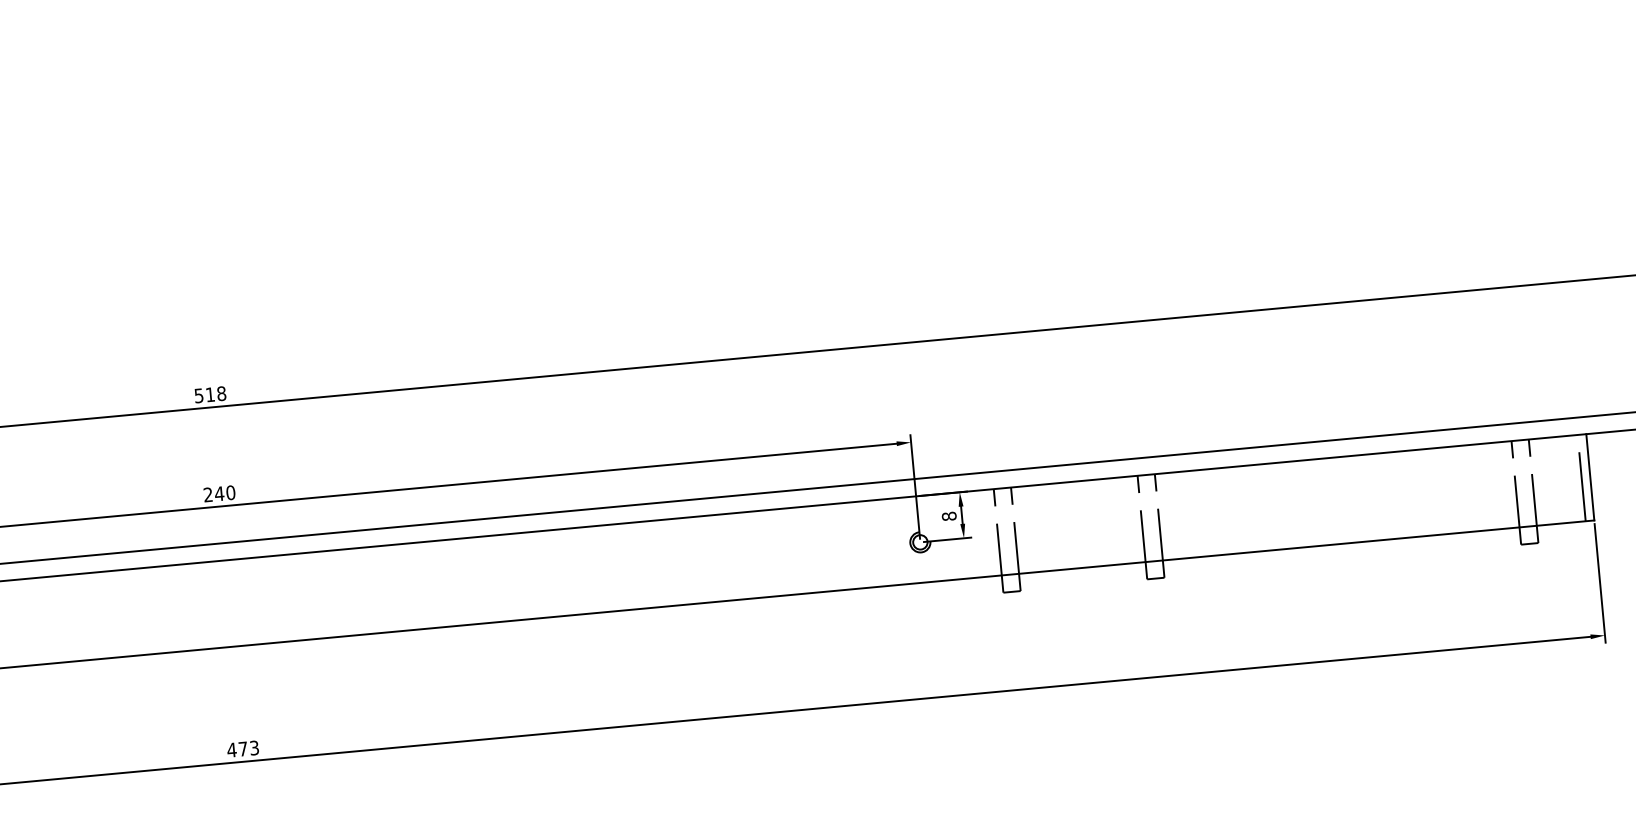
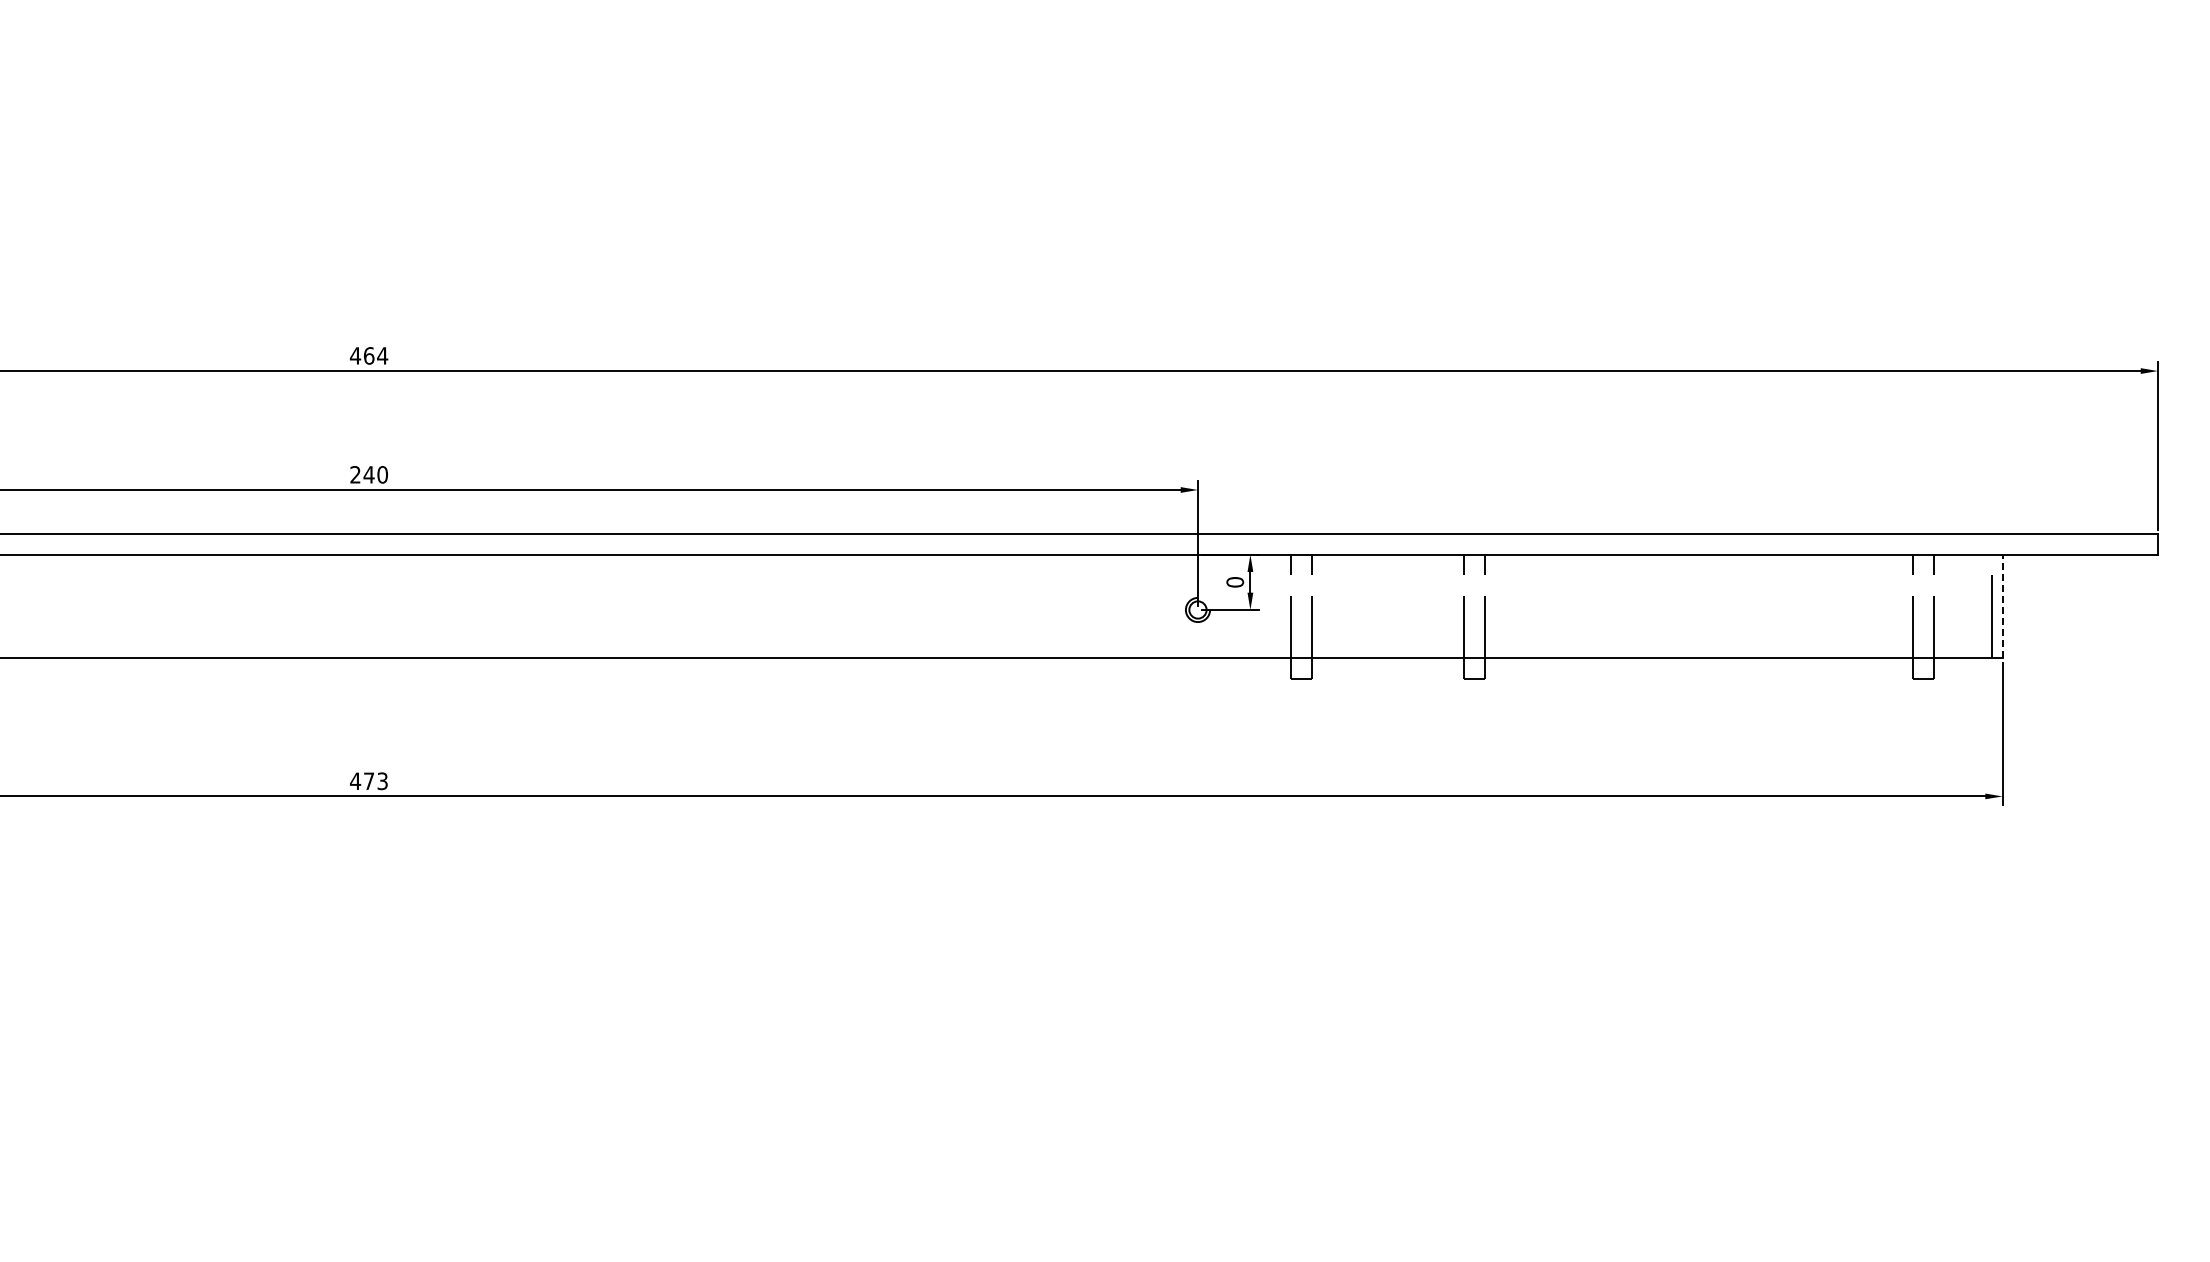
text: (209, 394) -> (368, 355), 518 -> 464
line: (1590, 477) -> (2002, 606), solid -> dashed
text: (948, 516) -> (1234, 582), 8 -> 0

